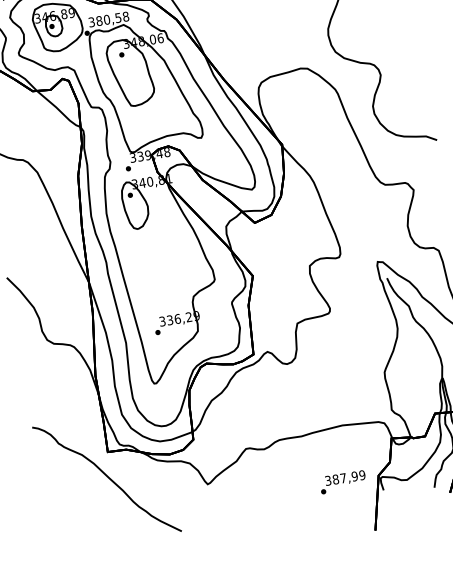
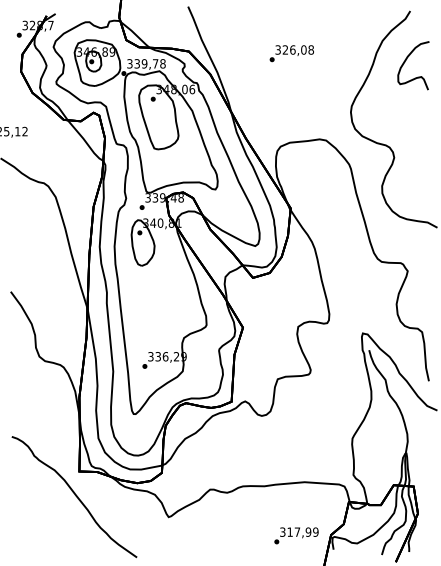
text: (108, 19) -> (146, 63), 380,58 -> 339,78
text: (335, 478) -> (289, 531), 387,99 -> 317,99

